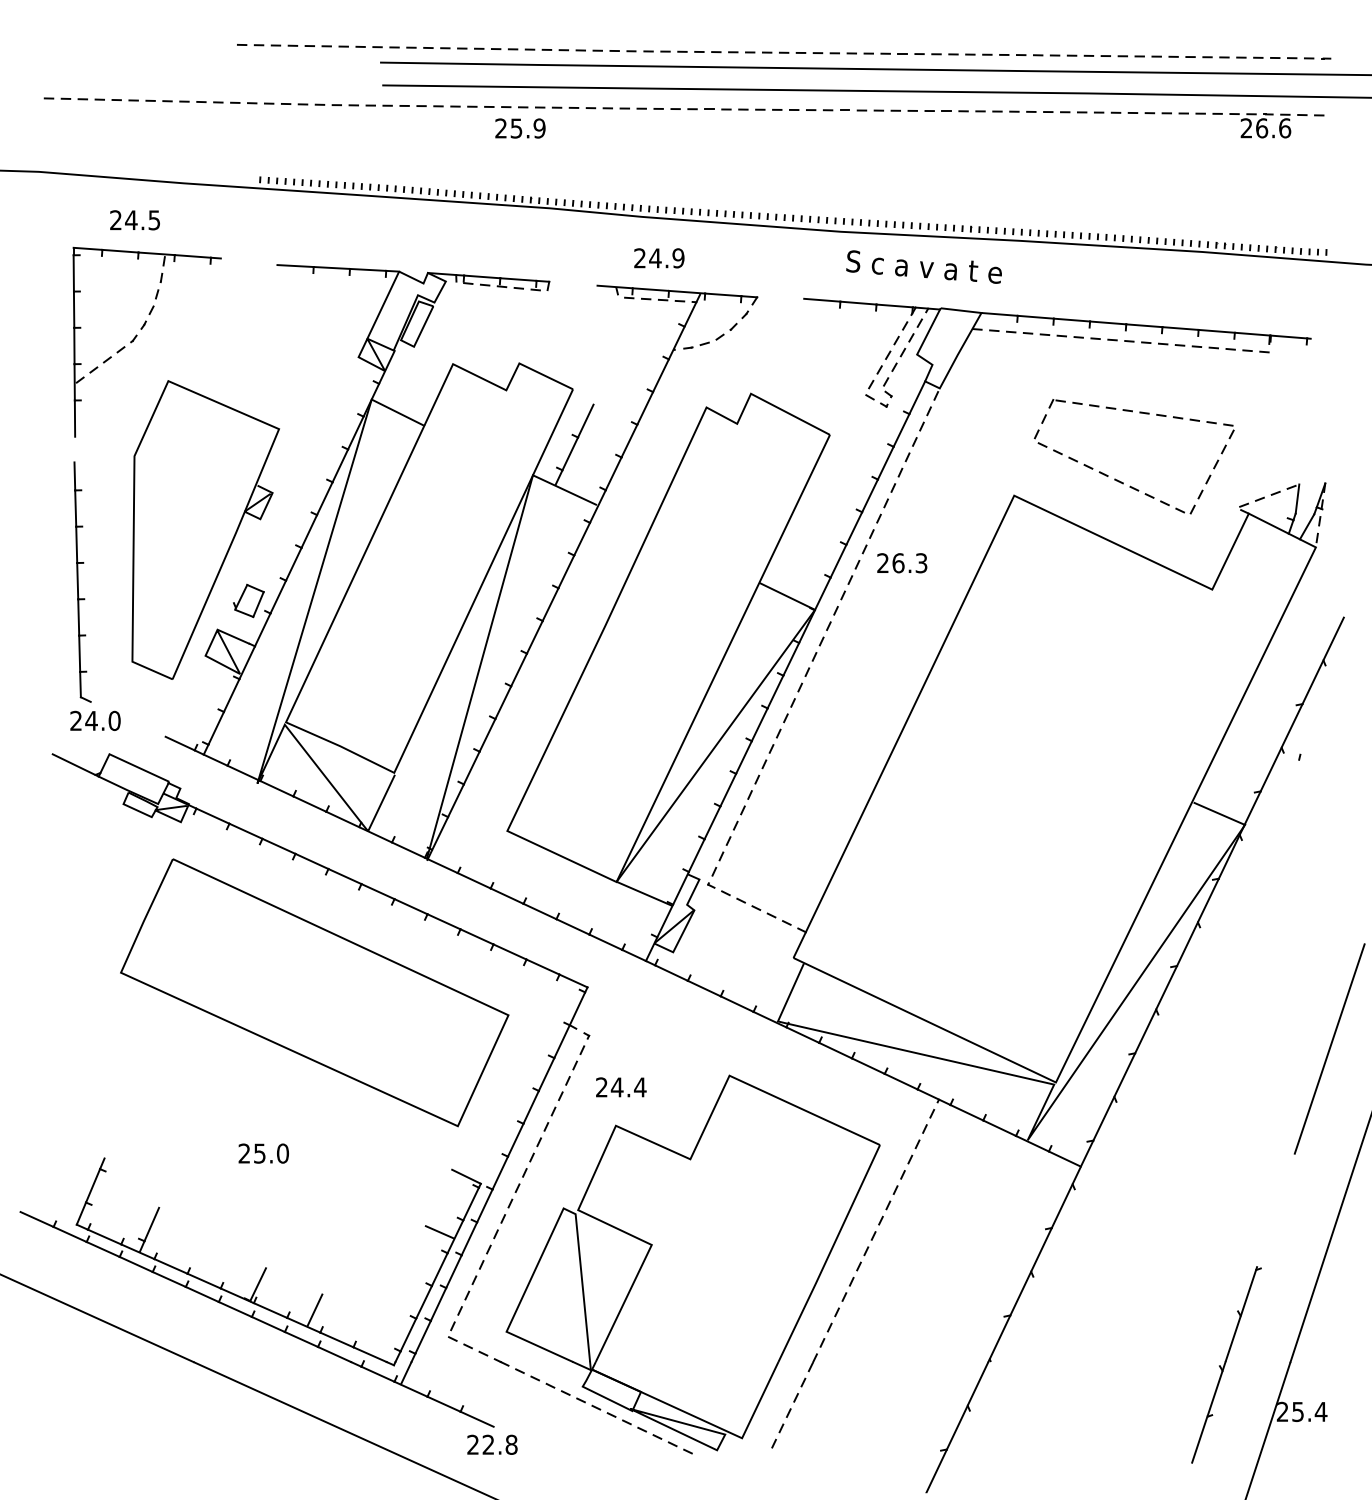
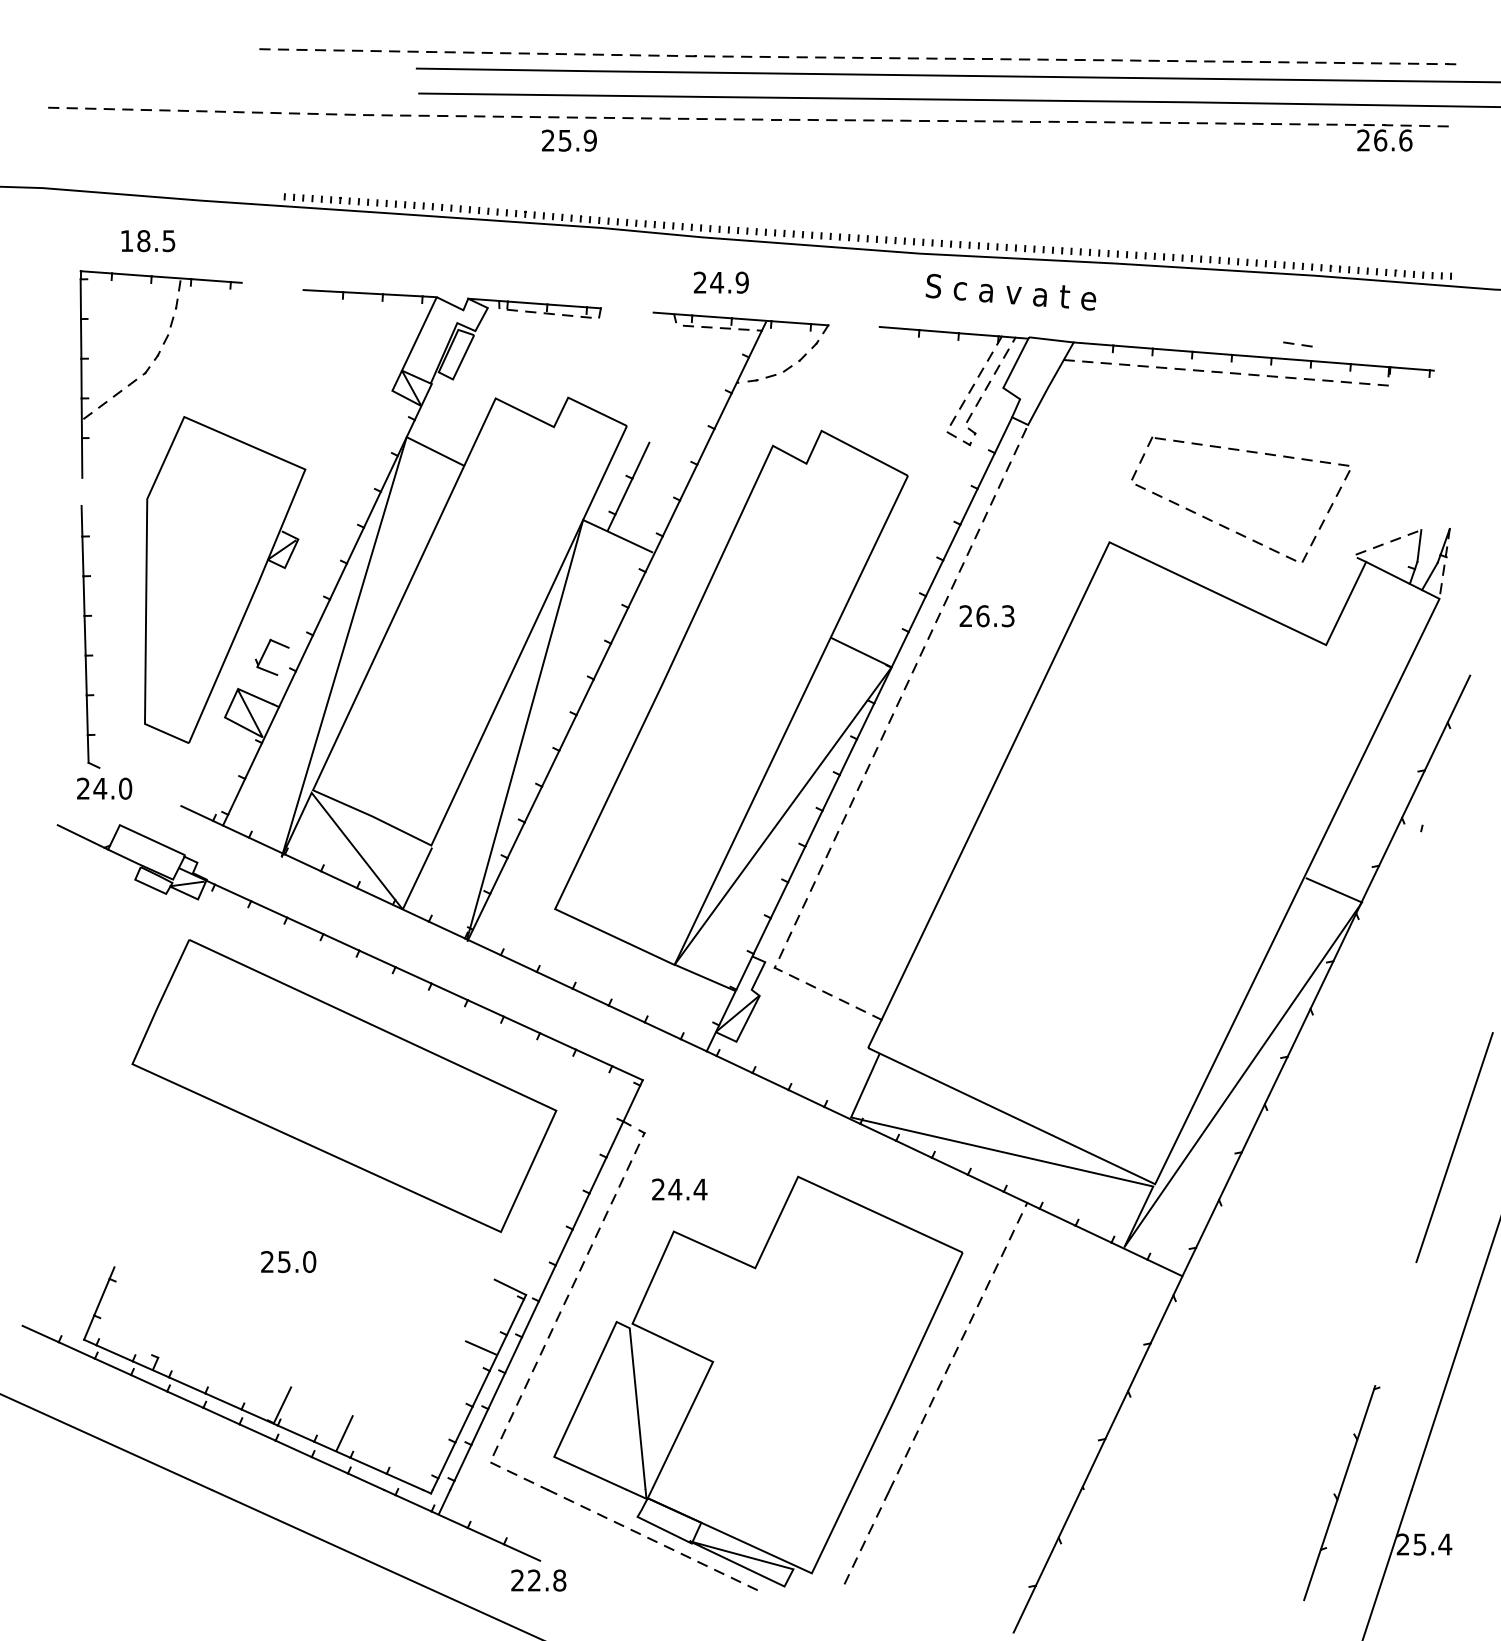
text: (123, 220) -> (135, 241), 24.5 -> 18.5
part: (1186, 314) -> (1297, 344), added
line: (258, 604) -> (282, 661), removed
line: (152, 1224) -> (166, 1339), removed

